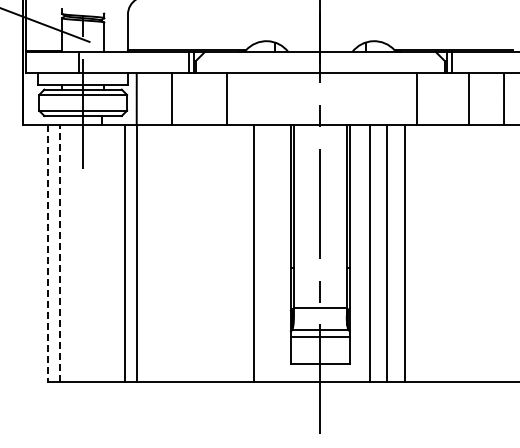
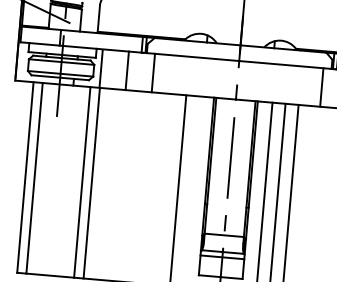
line: (227, 99) -> (153, 73), moved
line: (416, 99) -> (321, 87), moved
line: (60, 252) -> (34, 177), dashed -> solid
line: (47, 253) -> (25, 177), dashed -> solid

